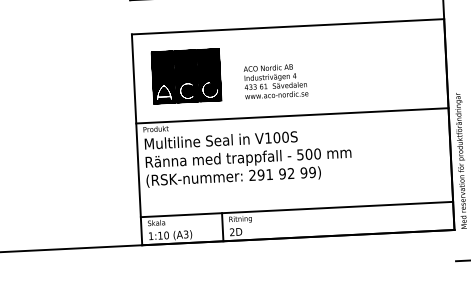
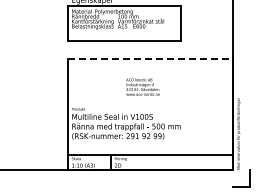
line: (287, 26) -> (150, 58), solid -> dashed
part: (185, 75) -> (95, 81), removed
line: (291, 115) -> (150, 105), removed

